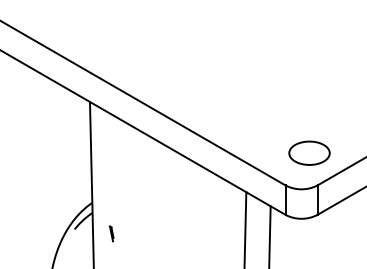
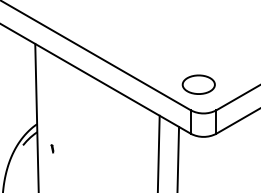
part: (309, 152) -> (198, 84), moved
part: (111, 233) -> (52, 148), size x0.6

